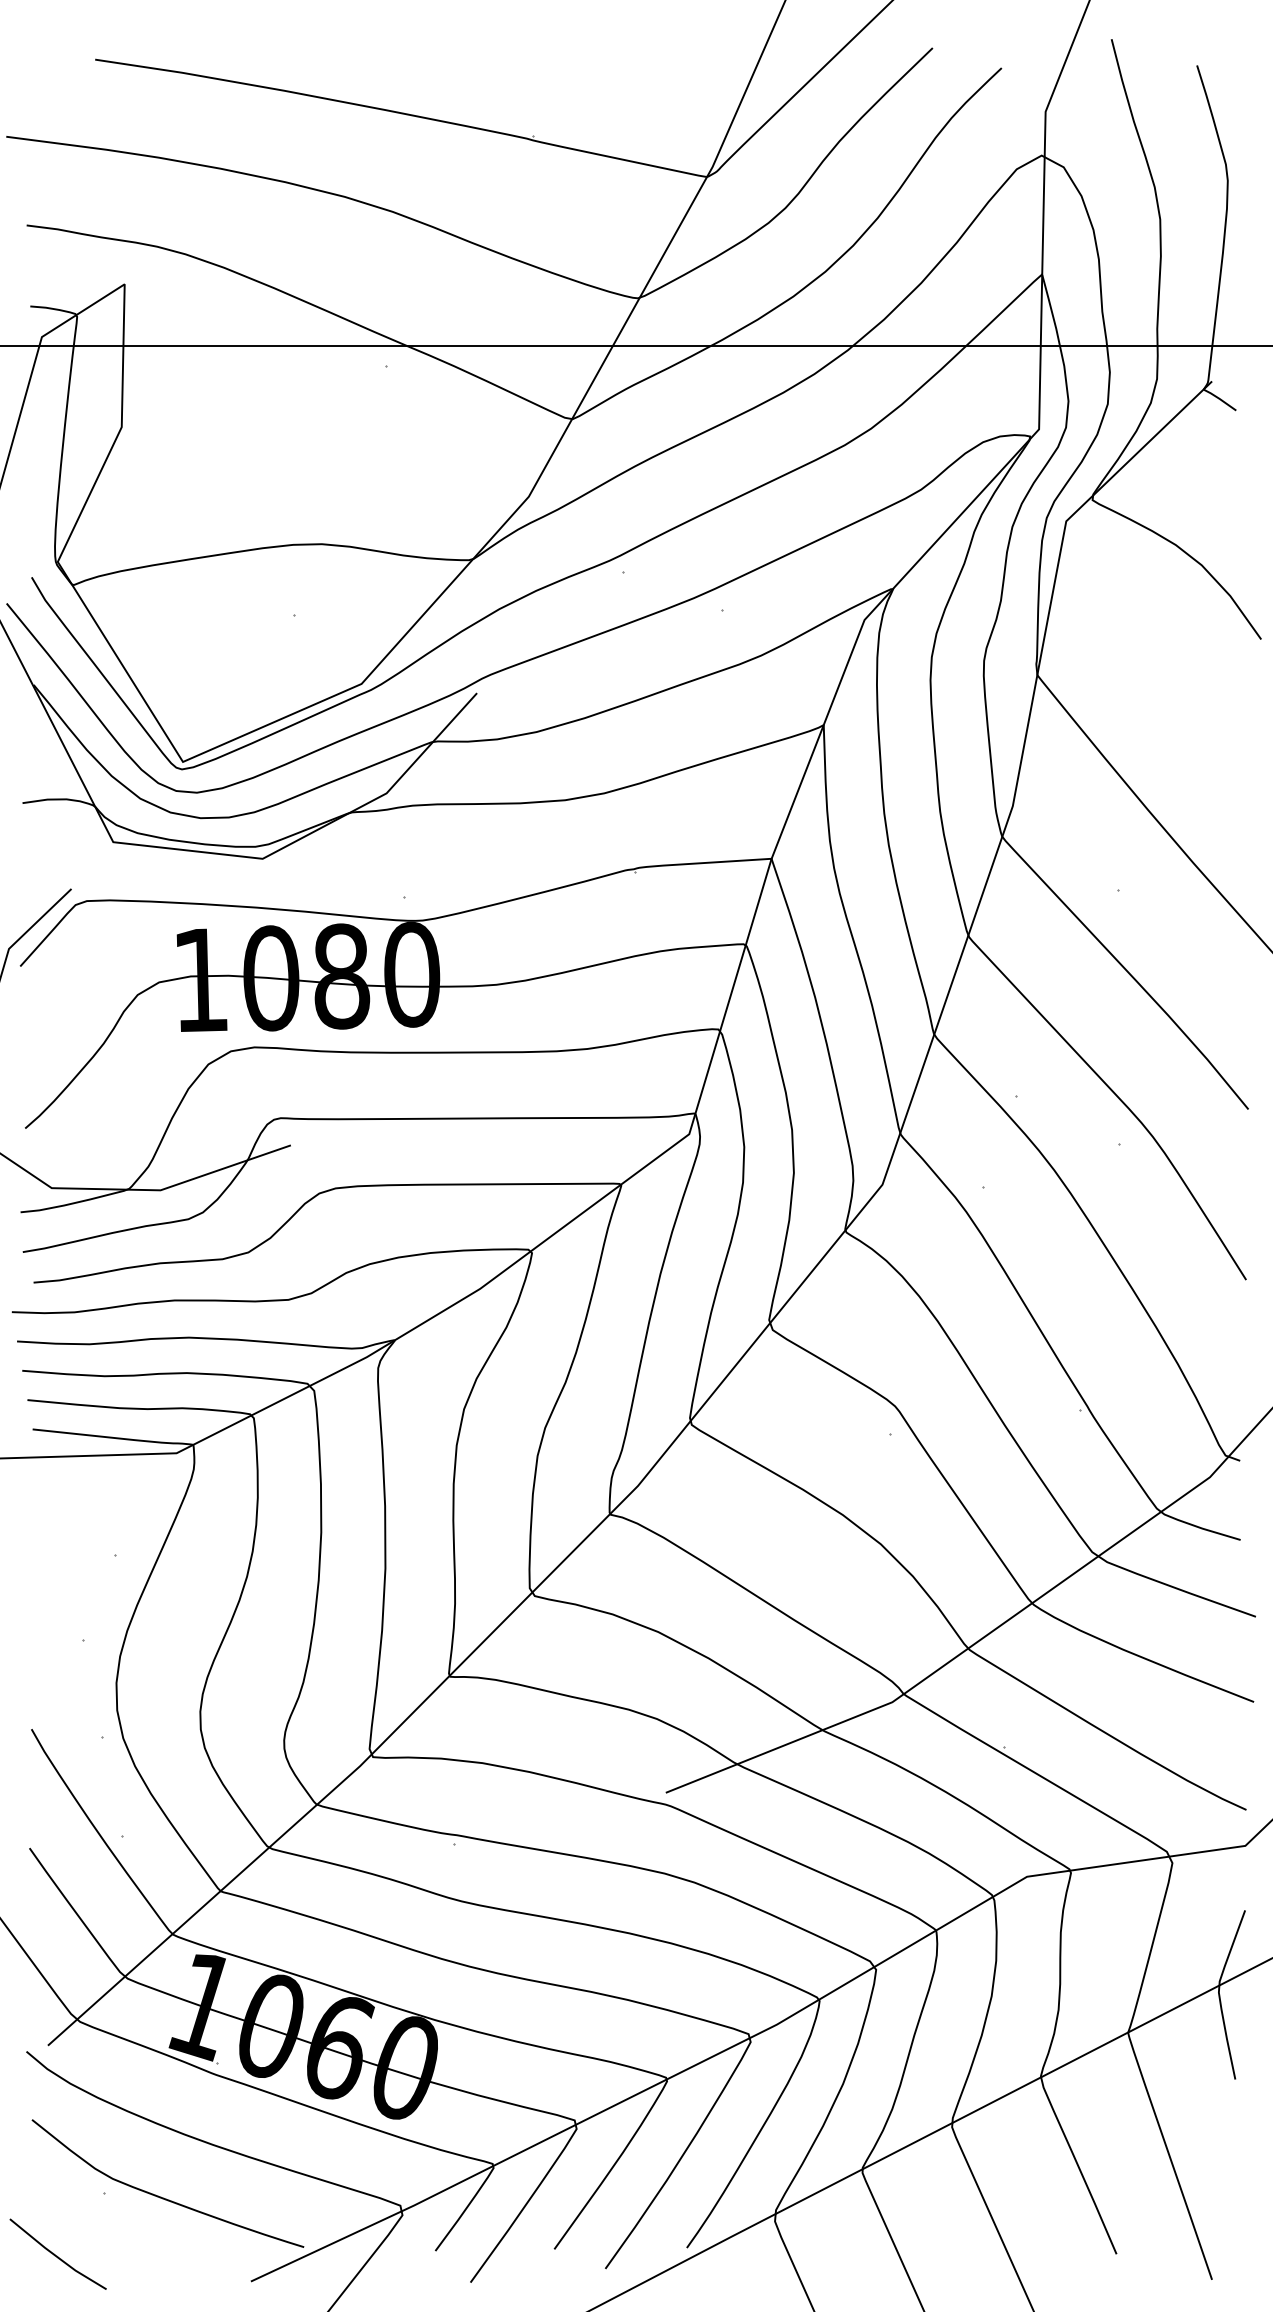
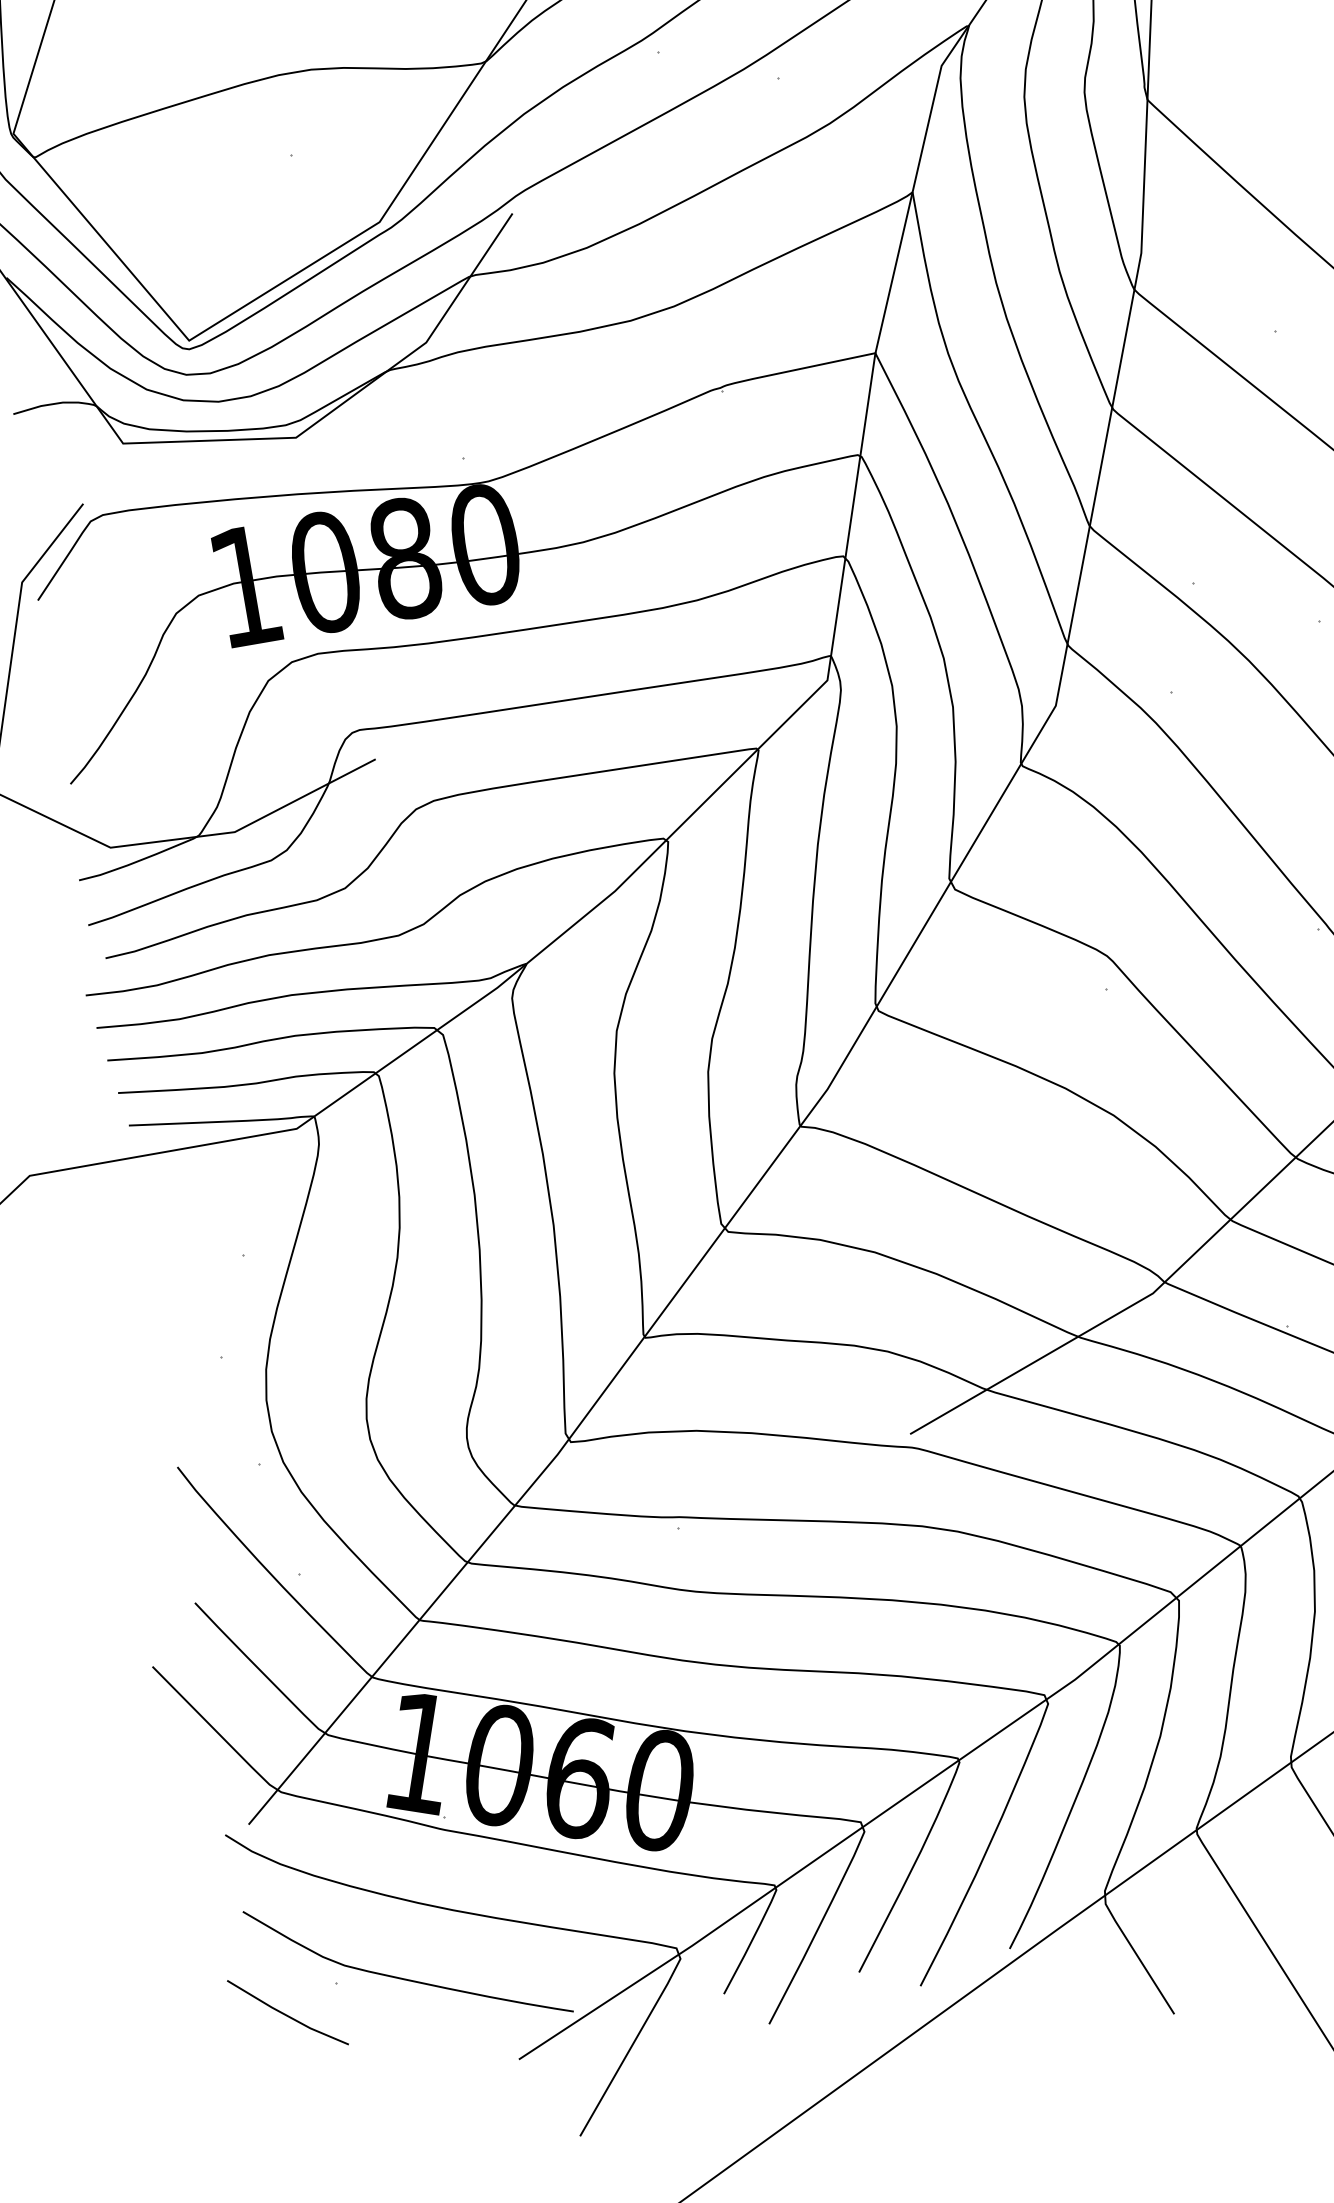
line: (55, 2254) -> (284, 2013), moved

